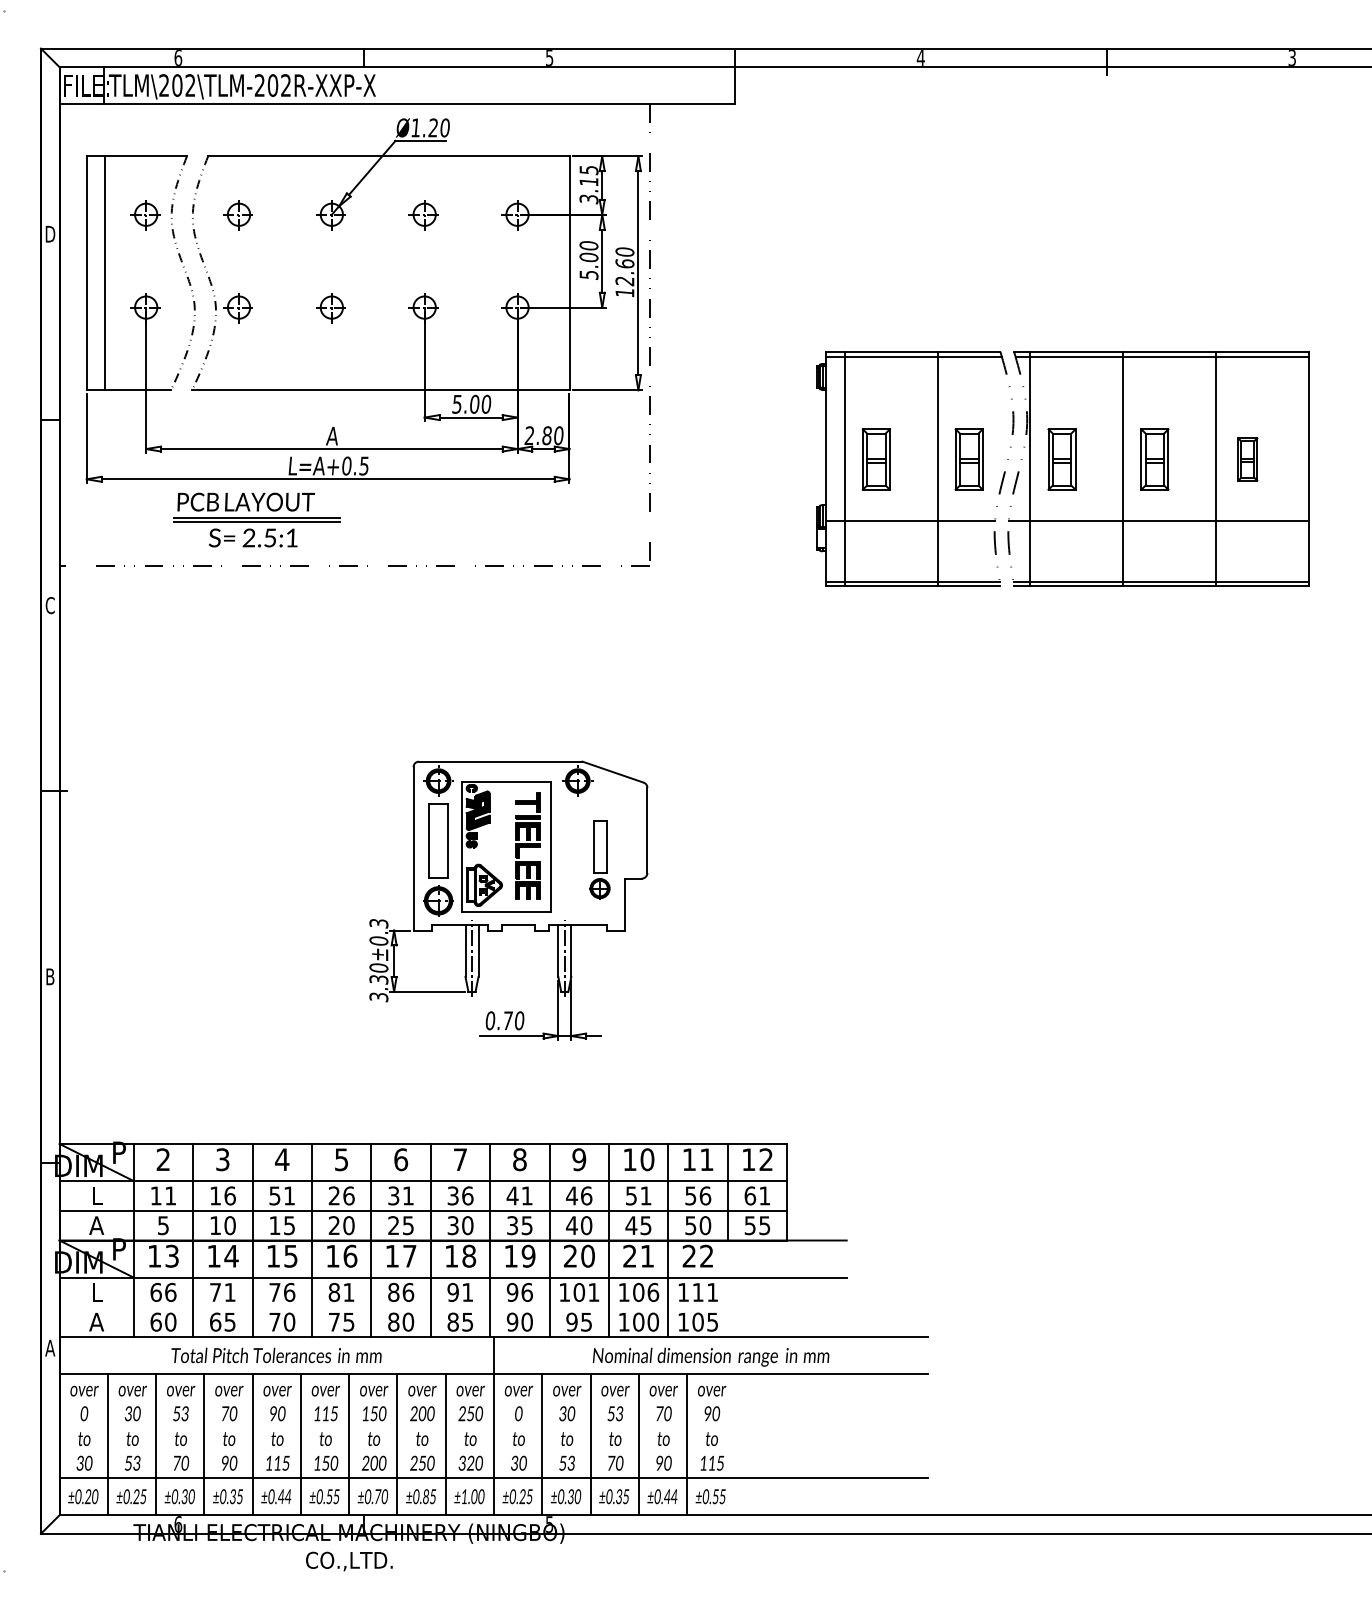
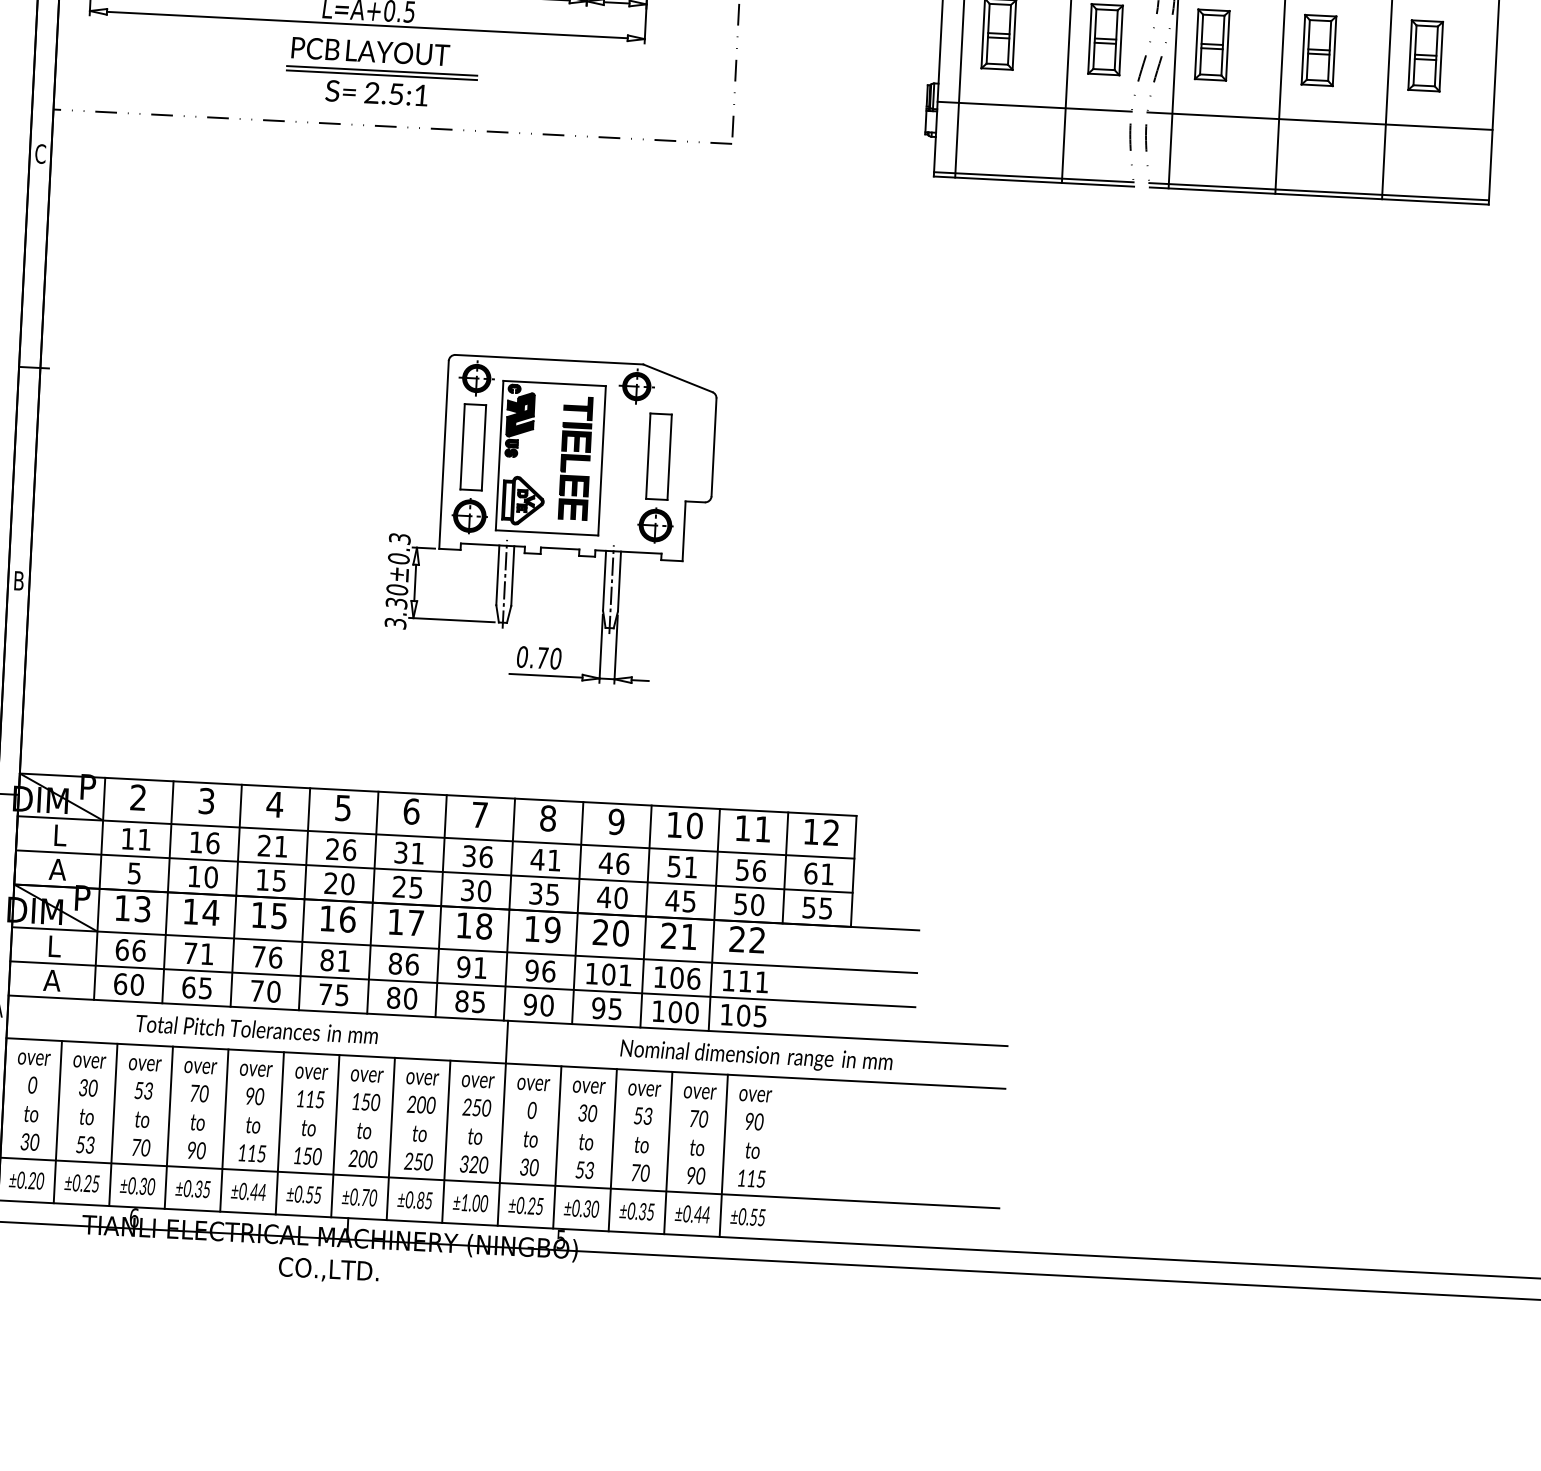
part: (1247, 459) -> (1425, 55), size x1.43
part: (256, 519) -> (381, 72), moved
part: (599, 859) -> (657, 477), size x1.43
text: (274, 1195) -> (264, 845), 51 -> 21
line: (452, 1307) -> (462, 984), added

